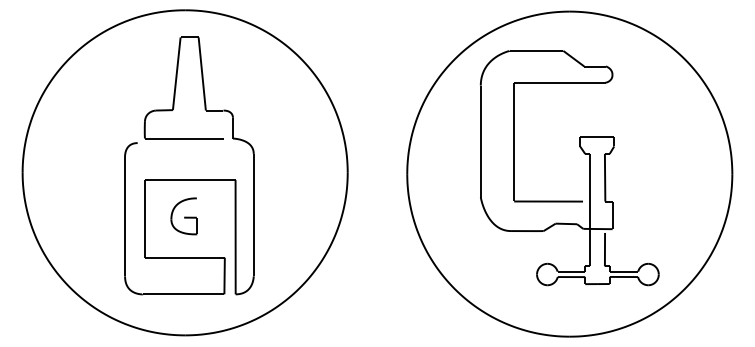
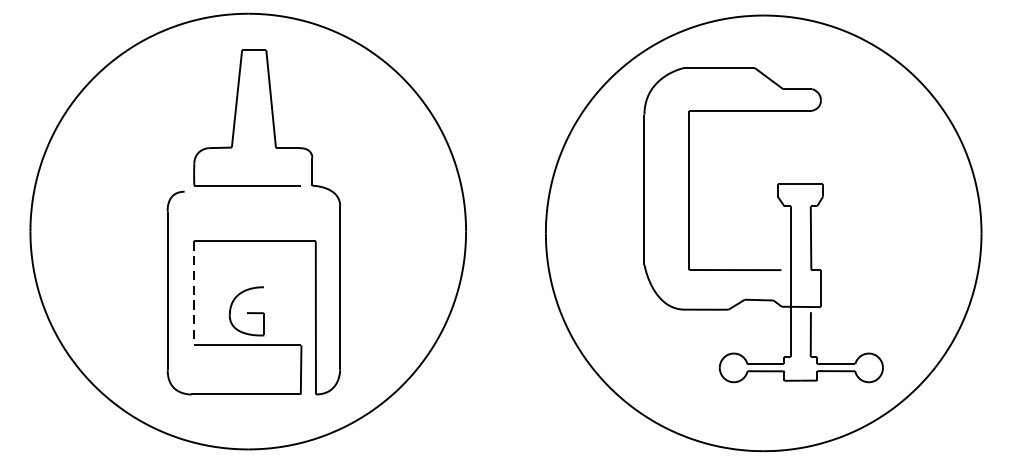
part: (183, 216) -> (246, 311), moved
line: (144, 218) -> (193, 292), solid -> dashed

